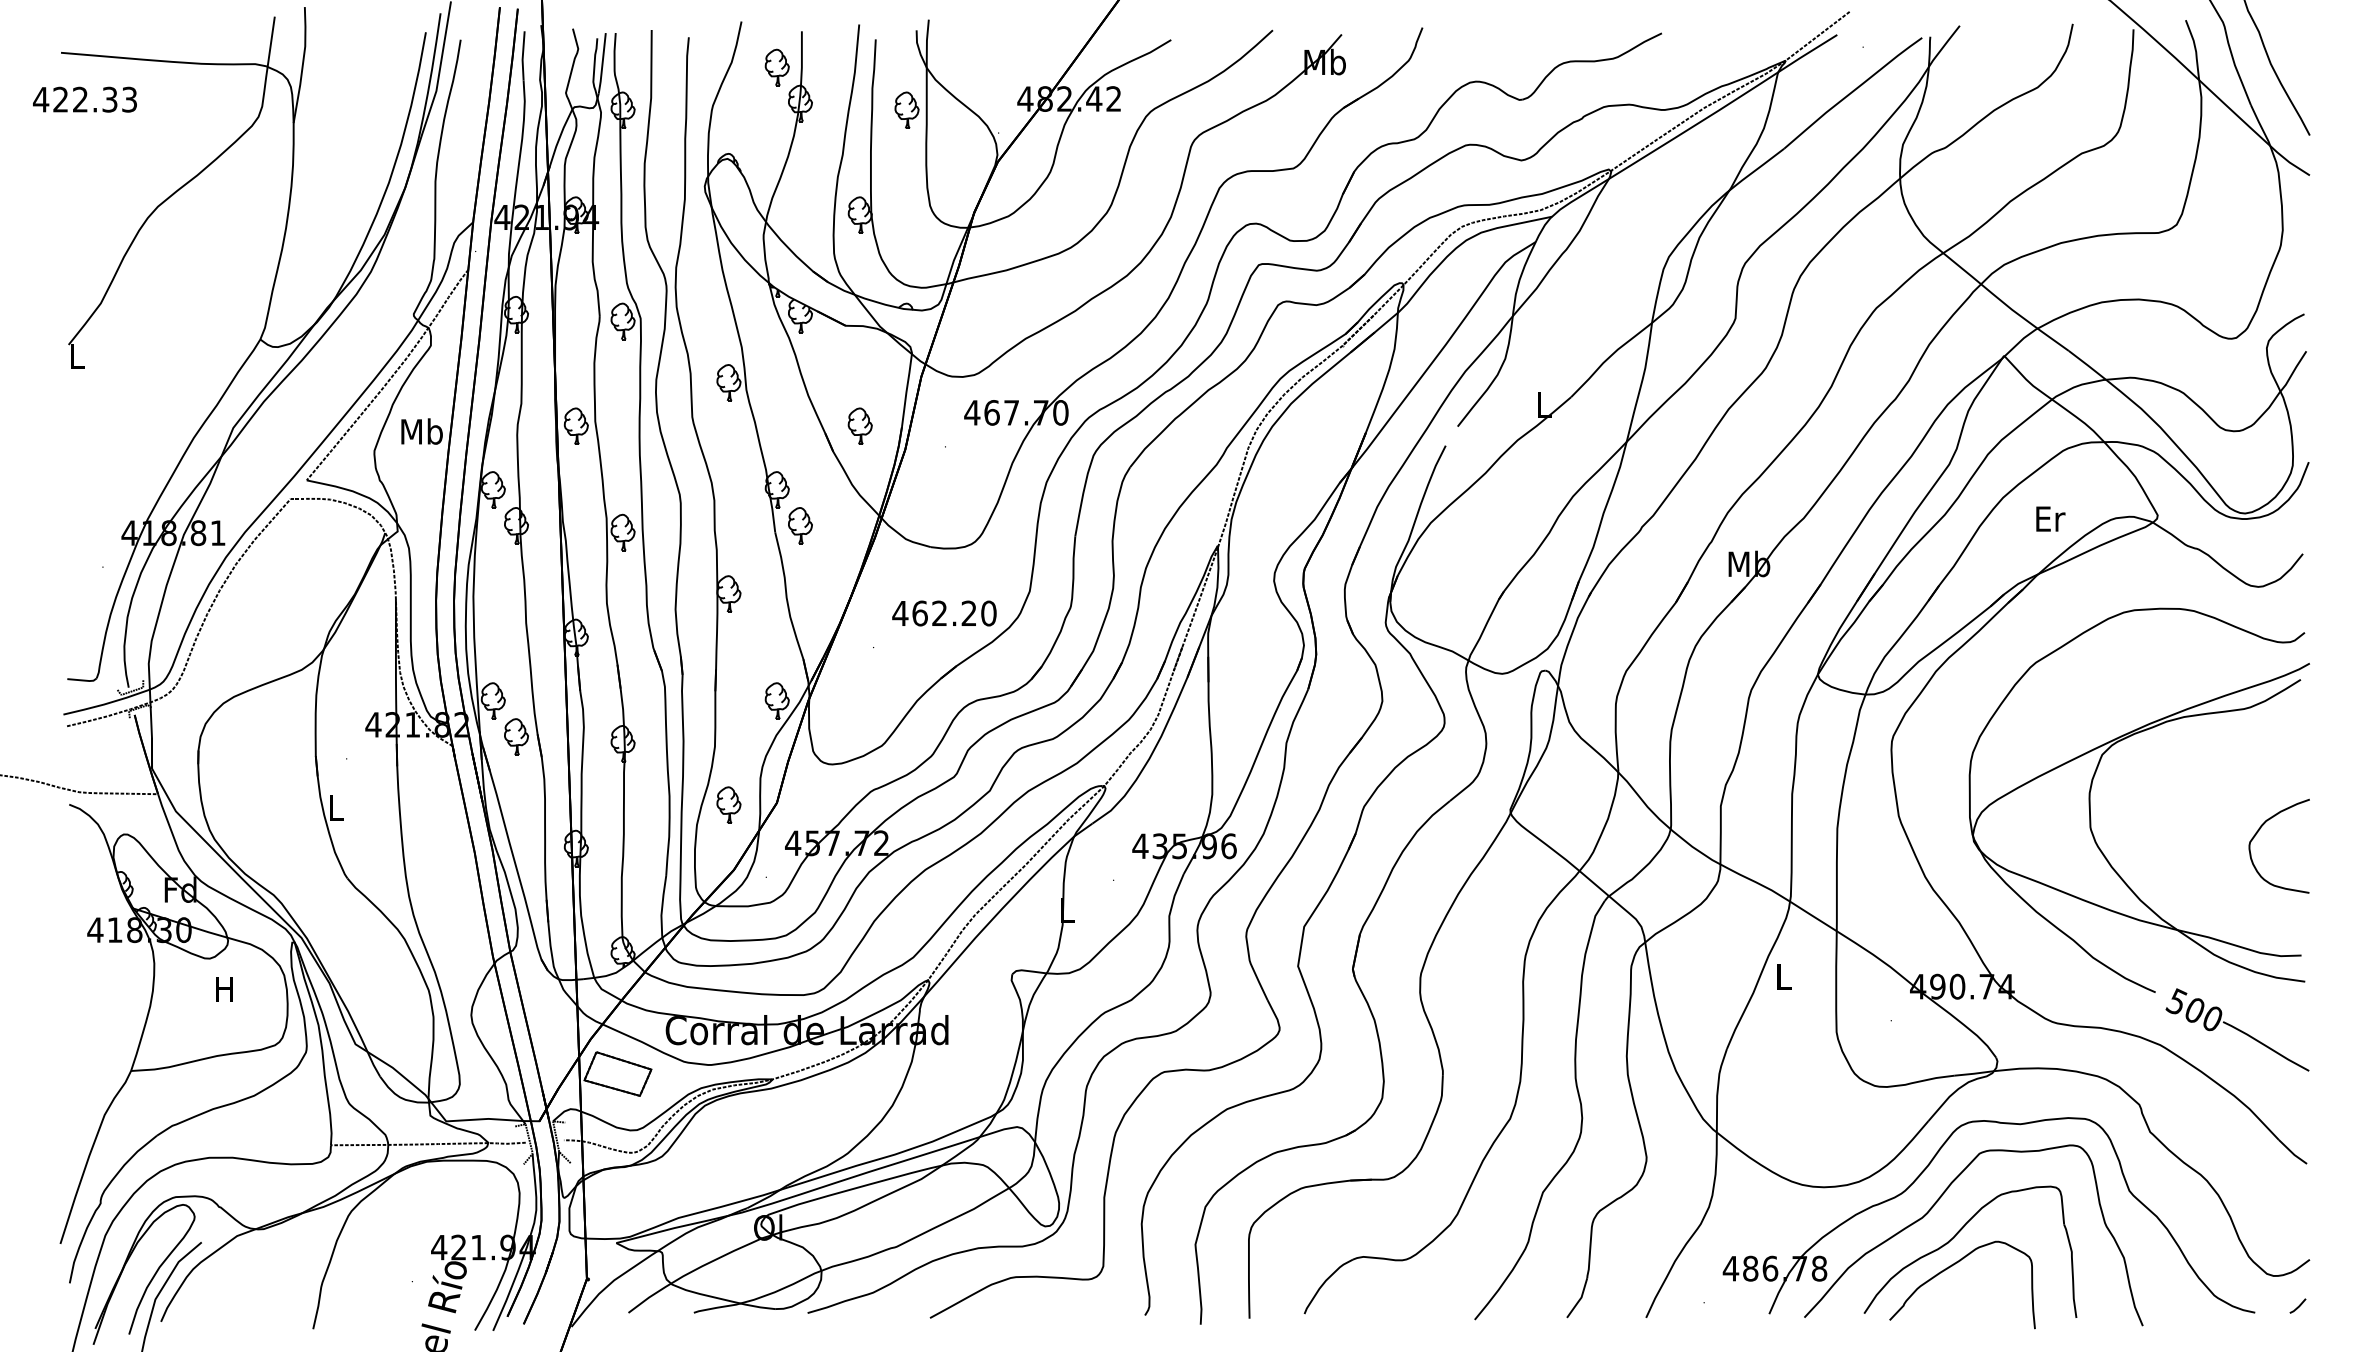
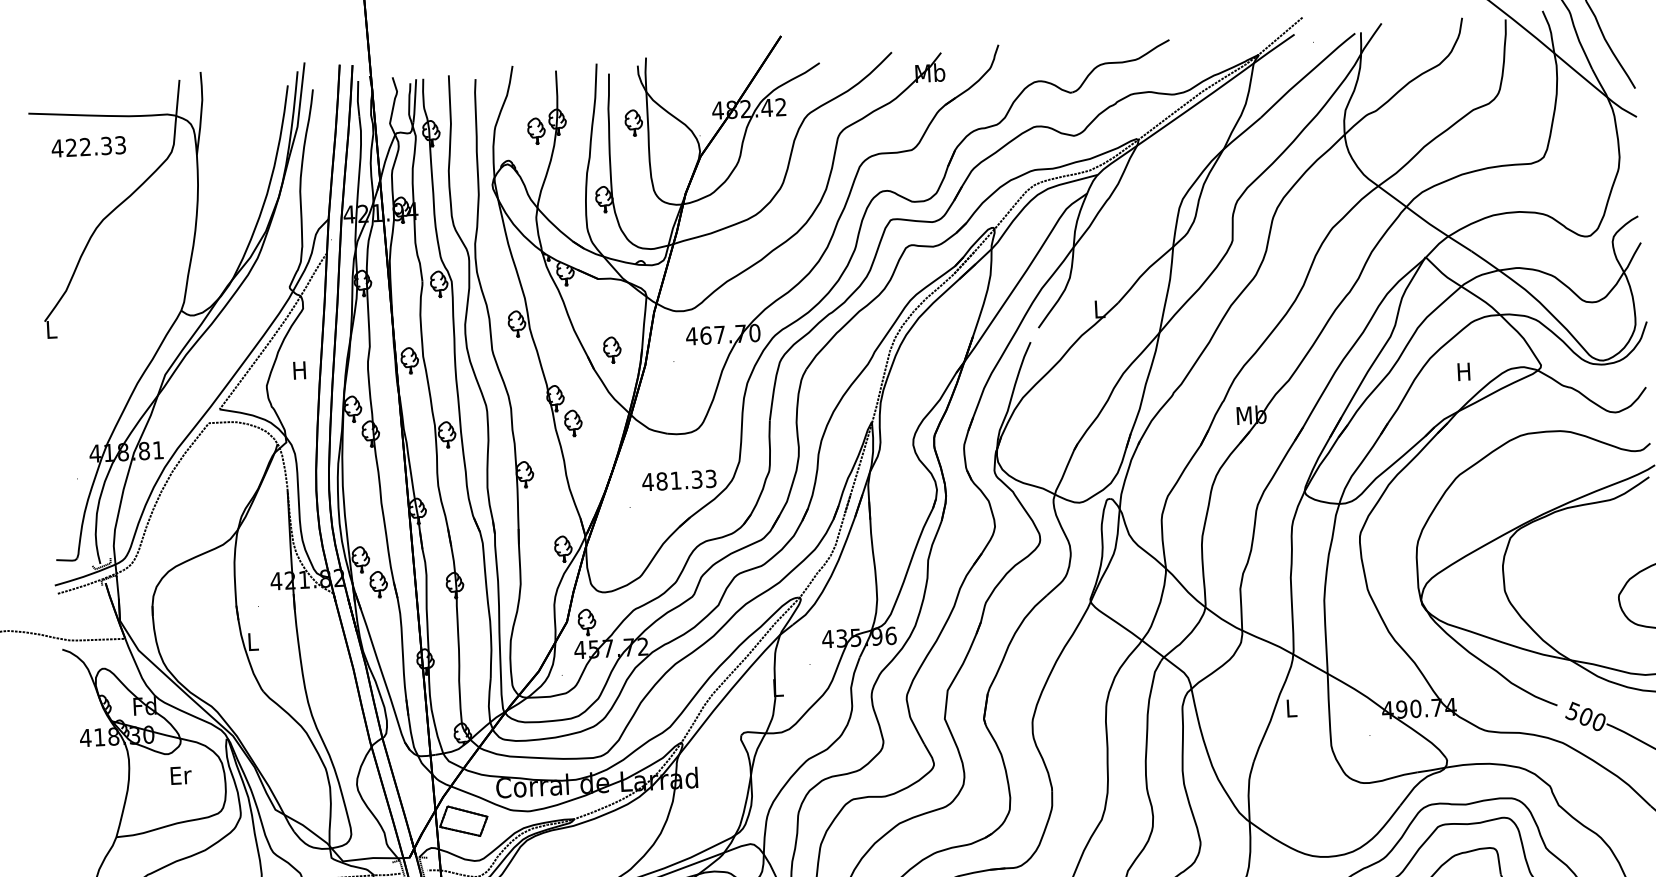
part: (776, 67) -> (535, 131), moved
text: (84, 99) -> (88, 146), moved
text: (421, 431) -> (299, 370), Mb -> H
text: (2050, 518) -> (1464, 371), Er -> H
text: (954, 613) -> (686, 480), 462.20 -> 481.33
part: (728, 804) -> (586, 621), moved
text: (225, 989) -> (180, 775), H -> Er

